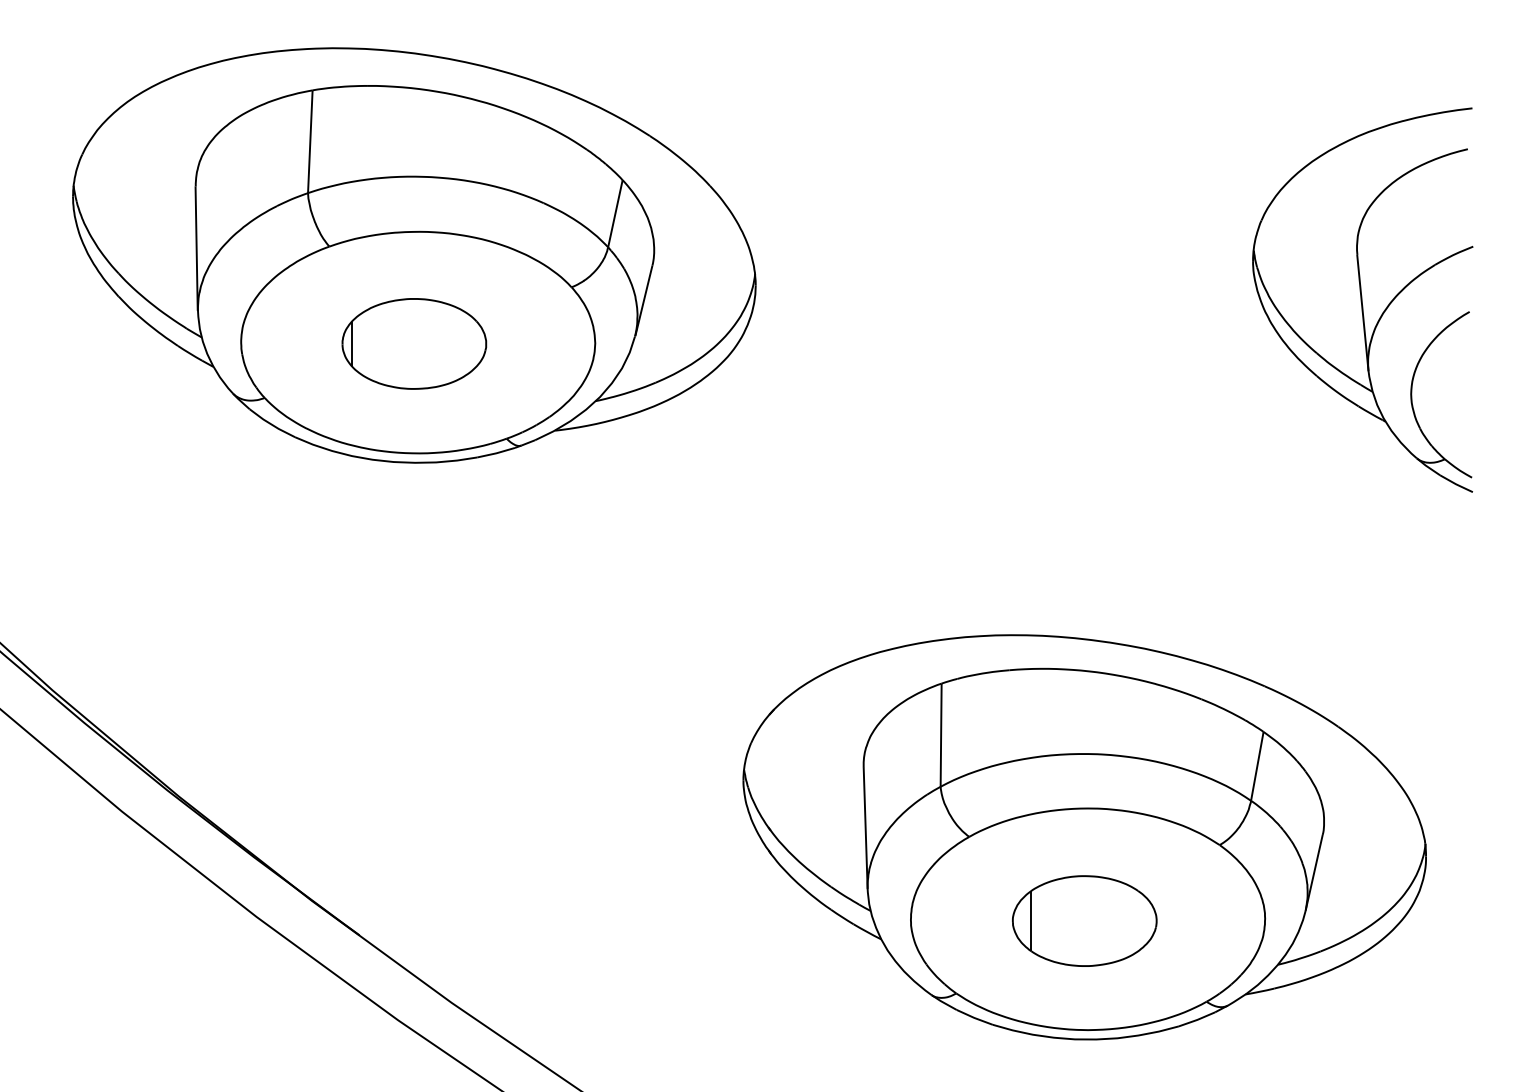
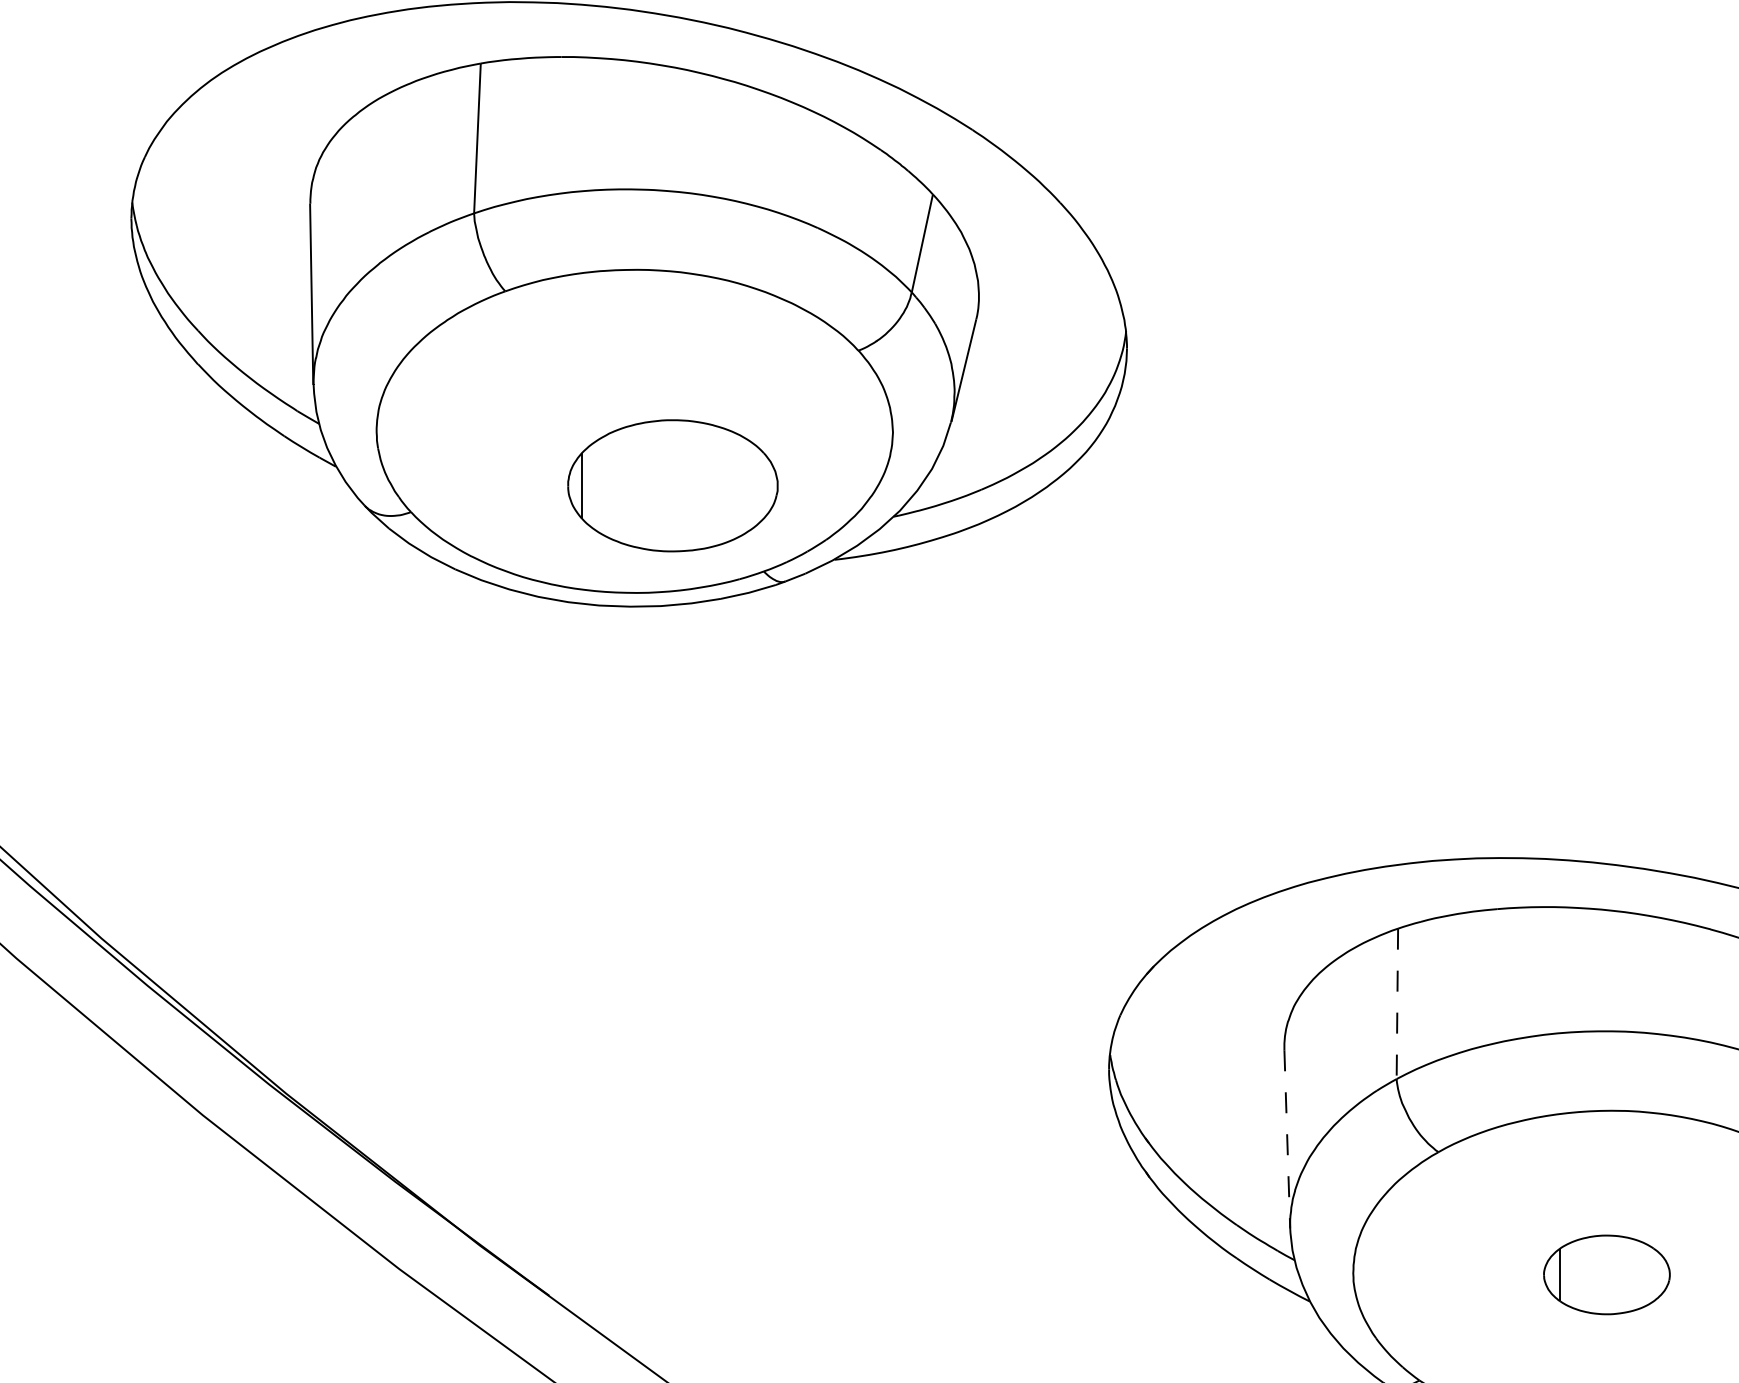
part: (414, 343) -> (673, 485), moved
line: (941, 735) -> (1397, 1004), solid -> dashed
line: (865, 828) -> (1287, 1139), solid -> dashed
part: (1084, 920) -> (1606, 1274), size x0.6

